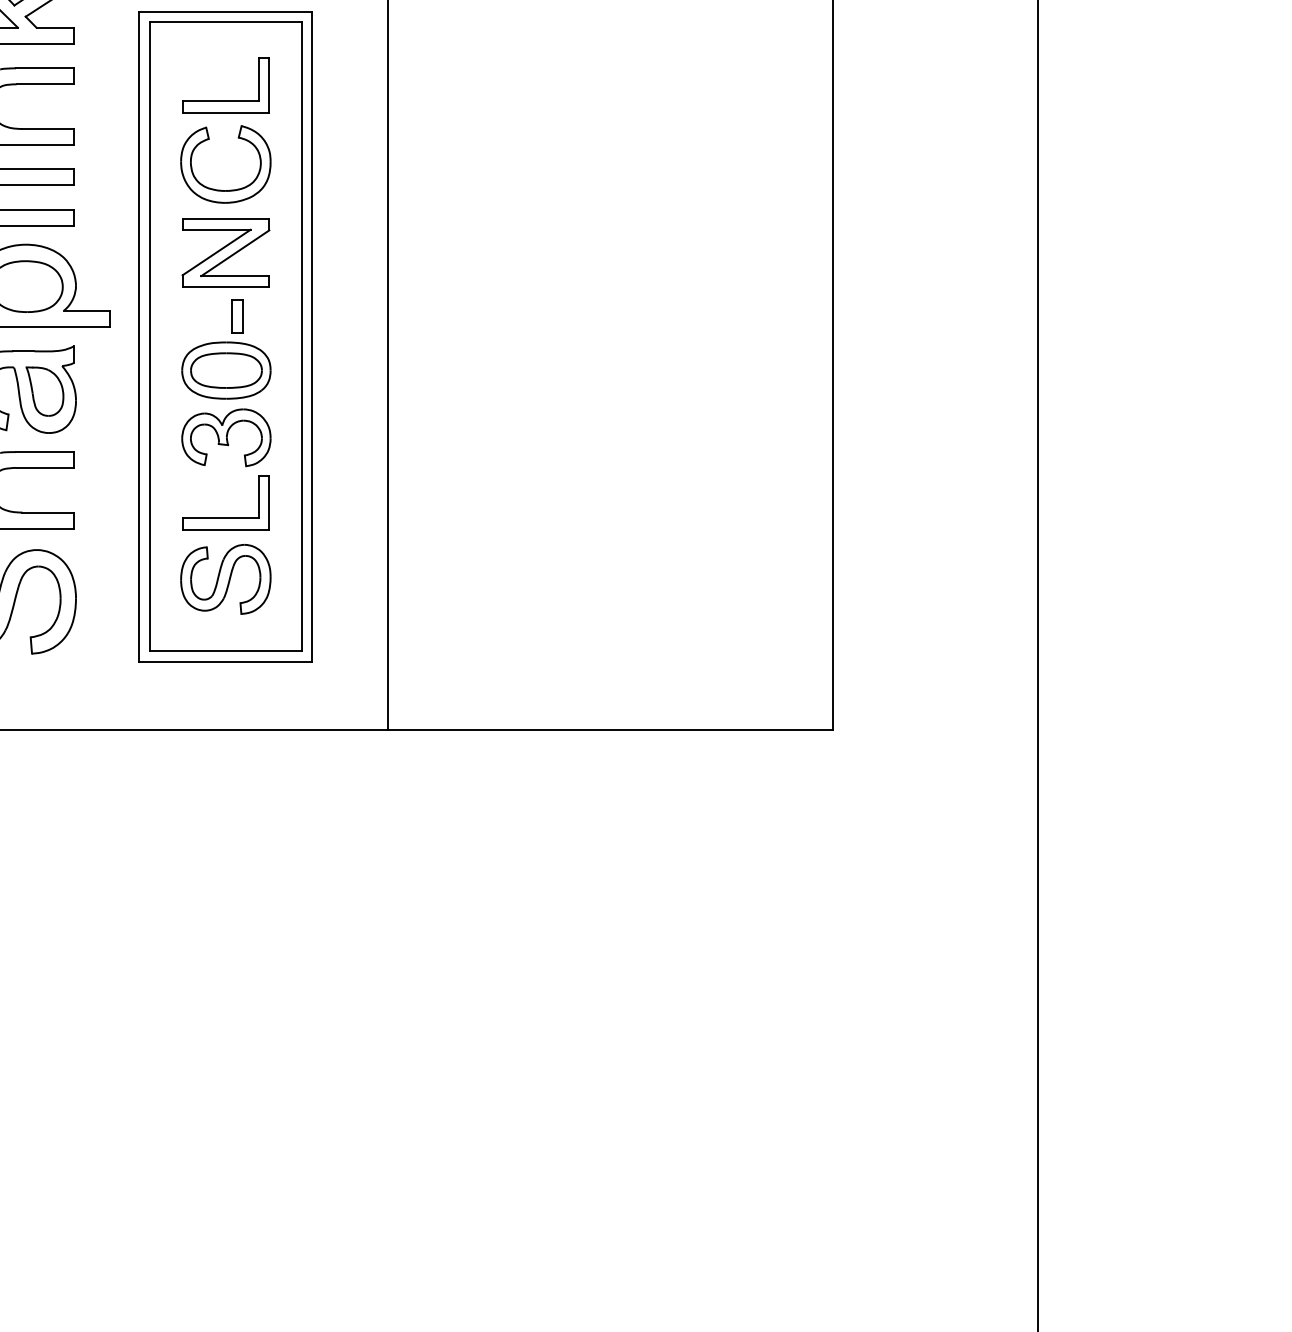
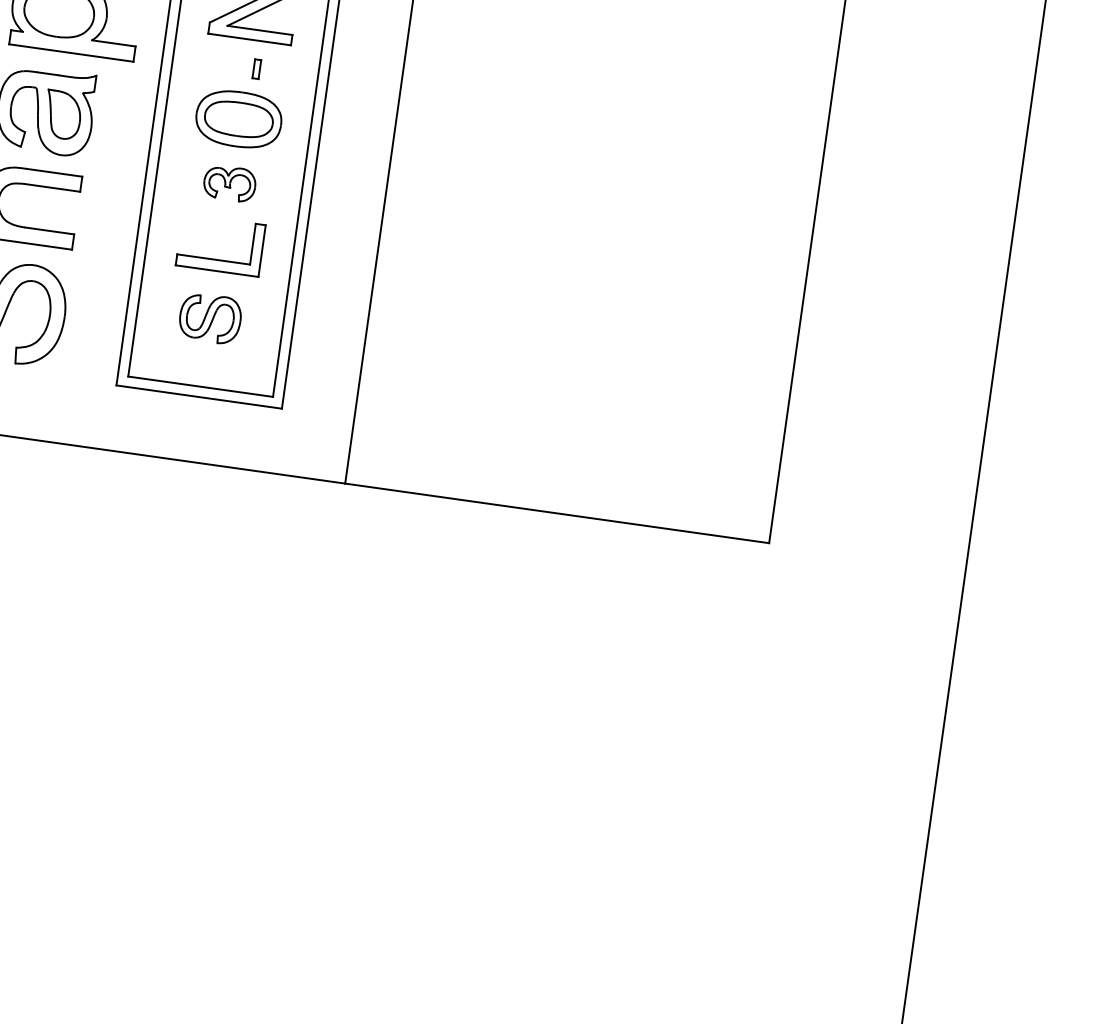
part: (237, 316) -> (256, 69), size x0.6
part: (226, 437) -> (229, 183), size x0.6
part: (225, 579) -> (209, 318), size x0.7

